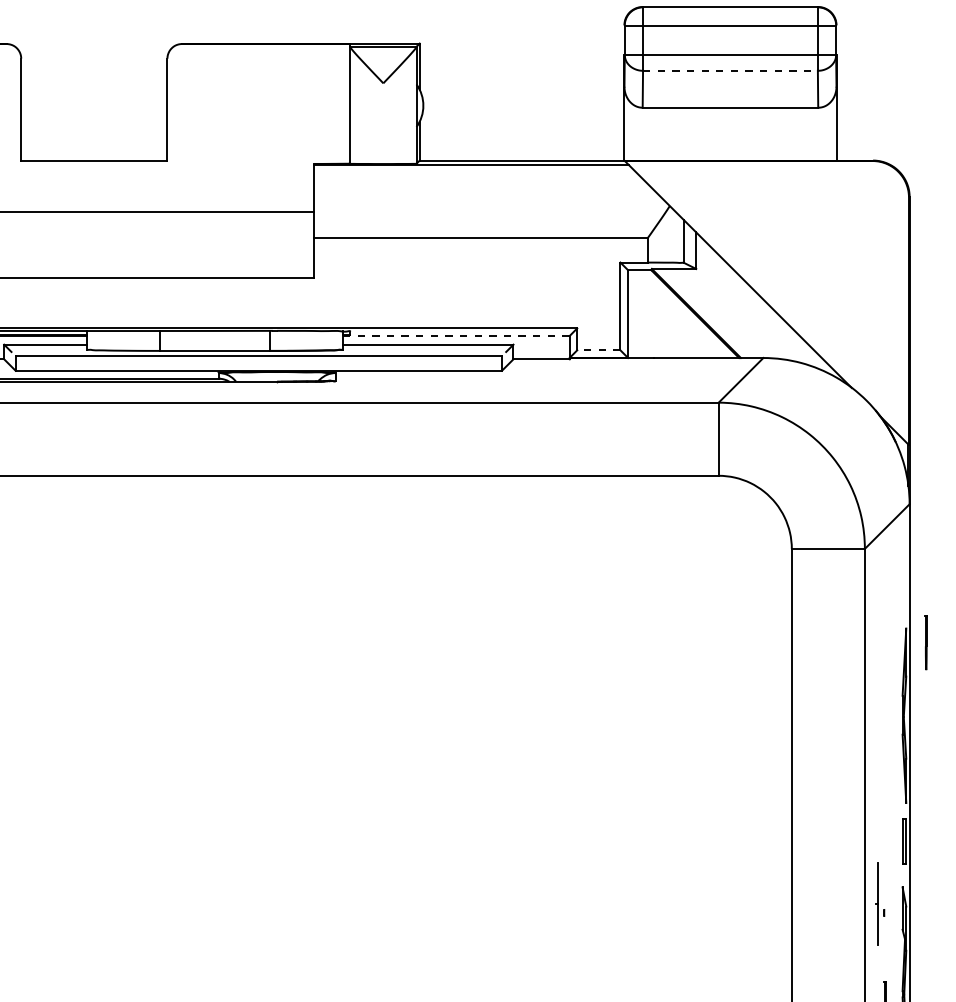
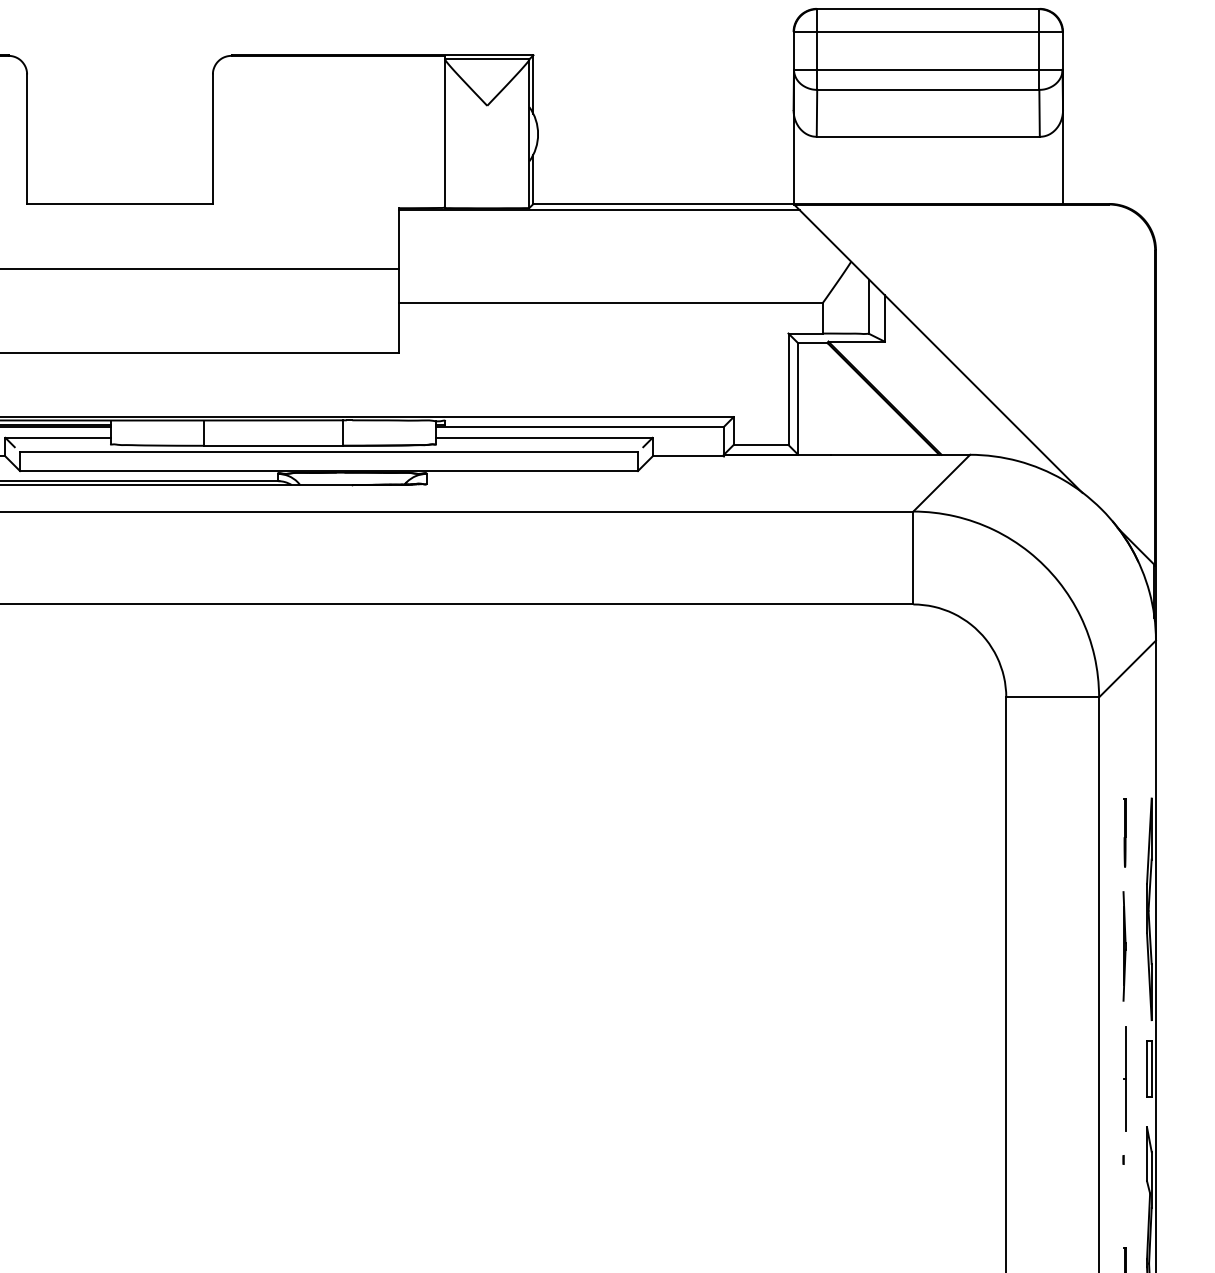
line: (730, 70) -> (928, 89), dashed -> solid
line: (455, 335) -> (579, 426), dashed -> solid
line: (598, 350) -> (760, 445), dashed -> solid
line: (925, 642) -> (1124, 832), moved
line: (884, 744) -> (1124, 946), added
part: (877, 903) -> (1124, 1078), moved

